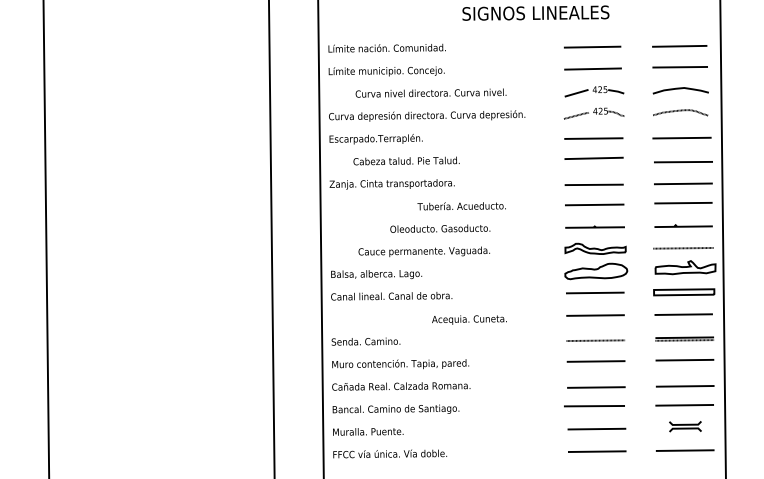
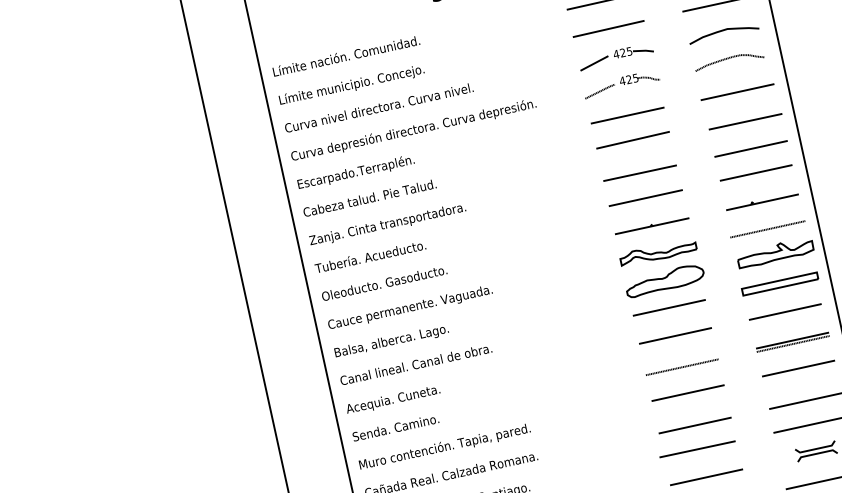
text: (430, 92) -> (378, 107), moved
text: (406, 160) -> (369, 197), moved
text: (461, 206) -> (370, 257), moved
text: (440, 228) -> (384, 282), moved
text: (423, 251) -> (409, 307), moved
text: (469, 319) -> (393, 399), moved

